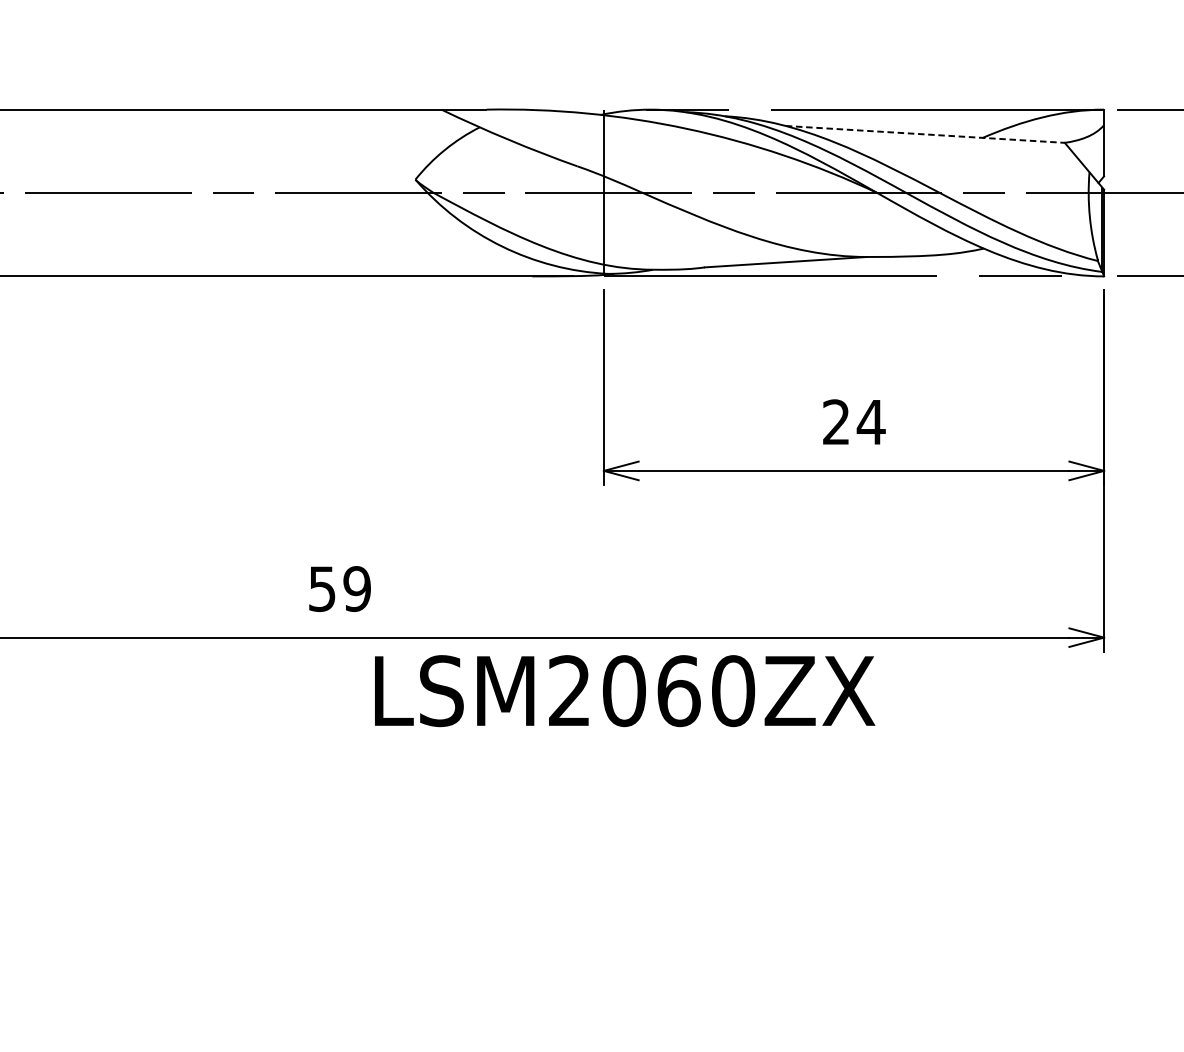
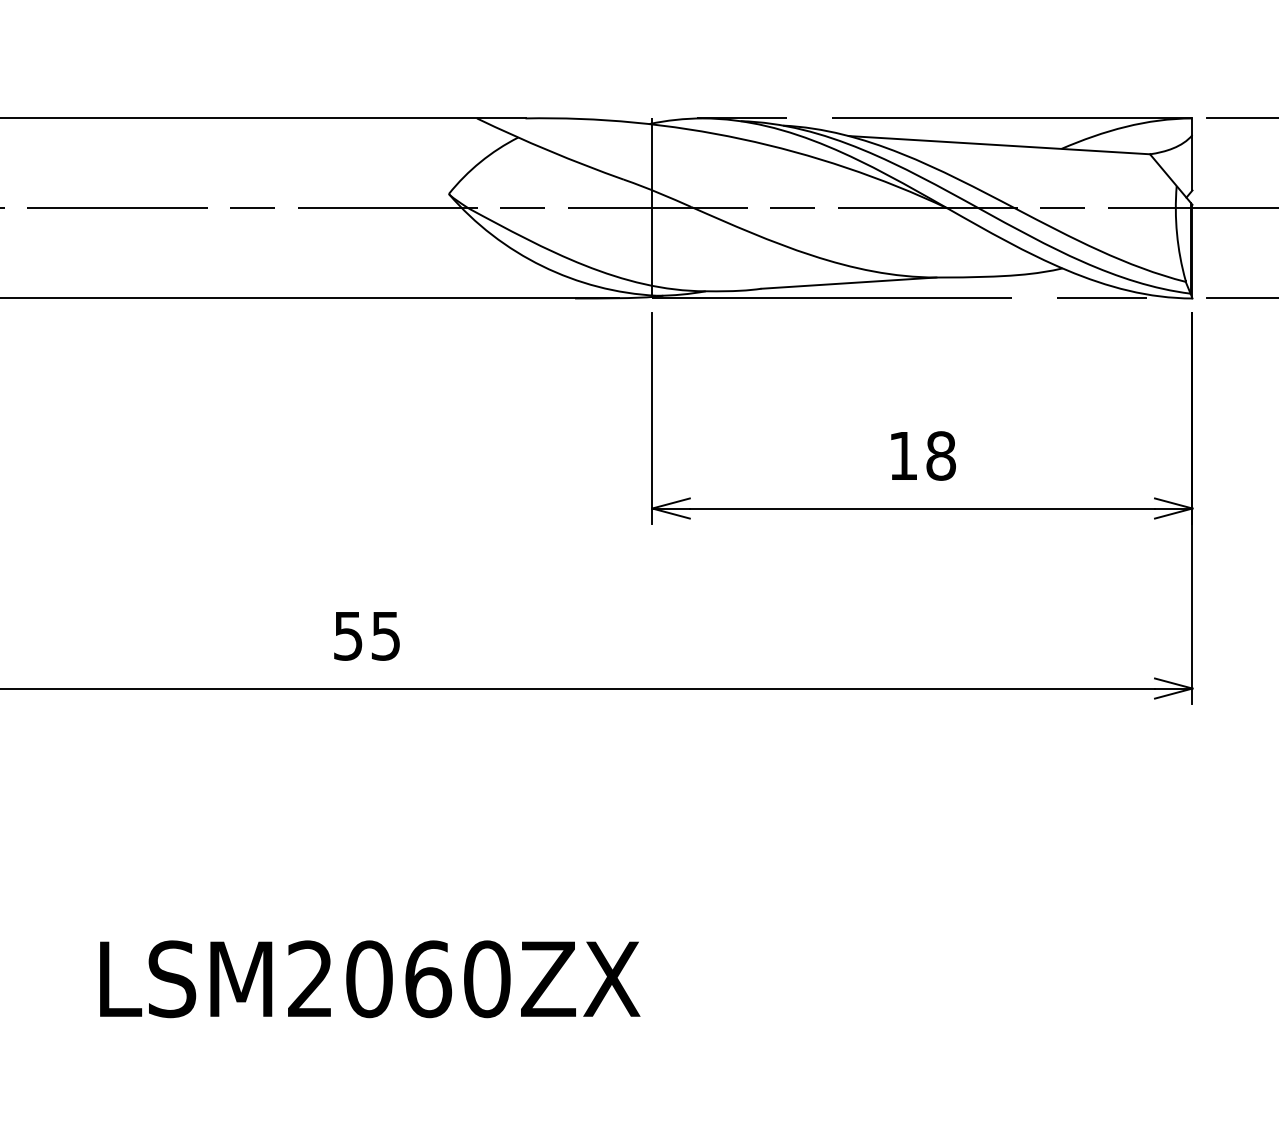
line: (925, 134) -> (999, 145), dashed -> solid
text: (854, 421) -> (922, 455), 24 -> 18
text: (356, 588) -> (385, 635), 59 -> 55
text: (625, 691) -> (370, 979), moved

